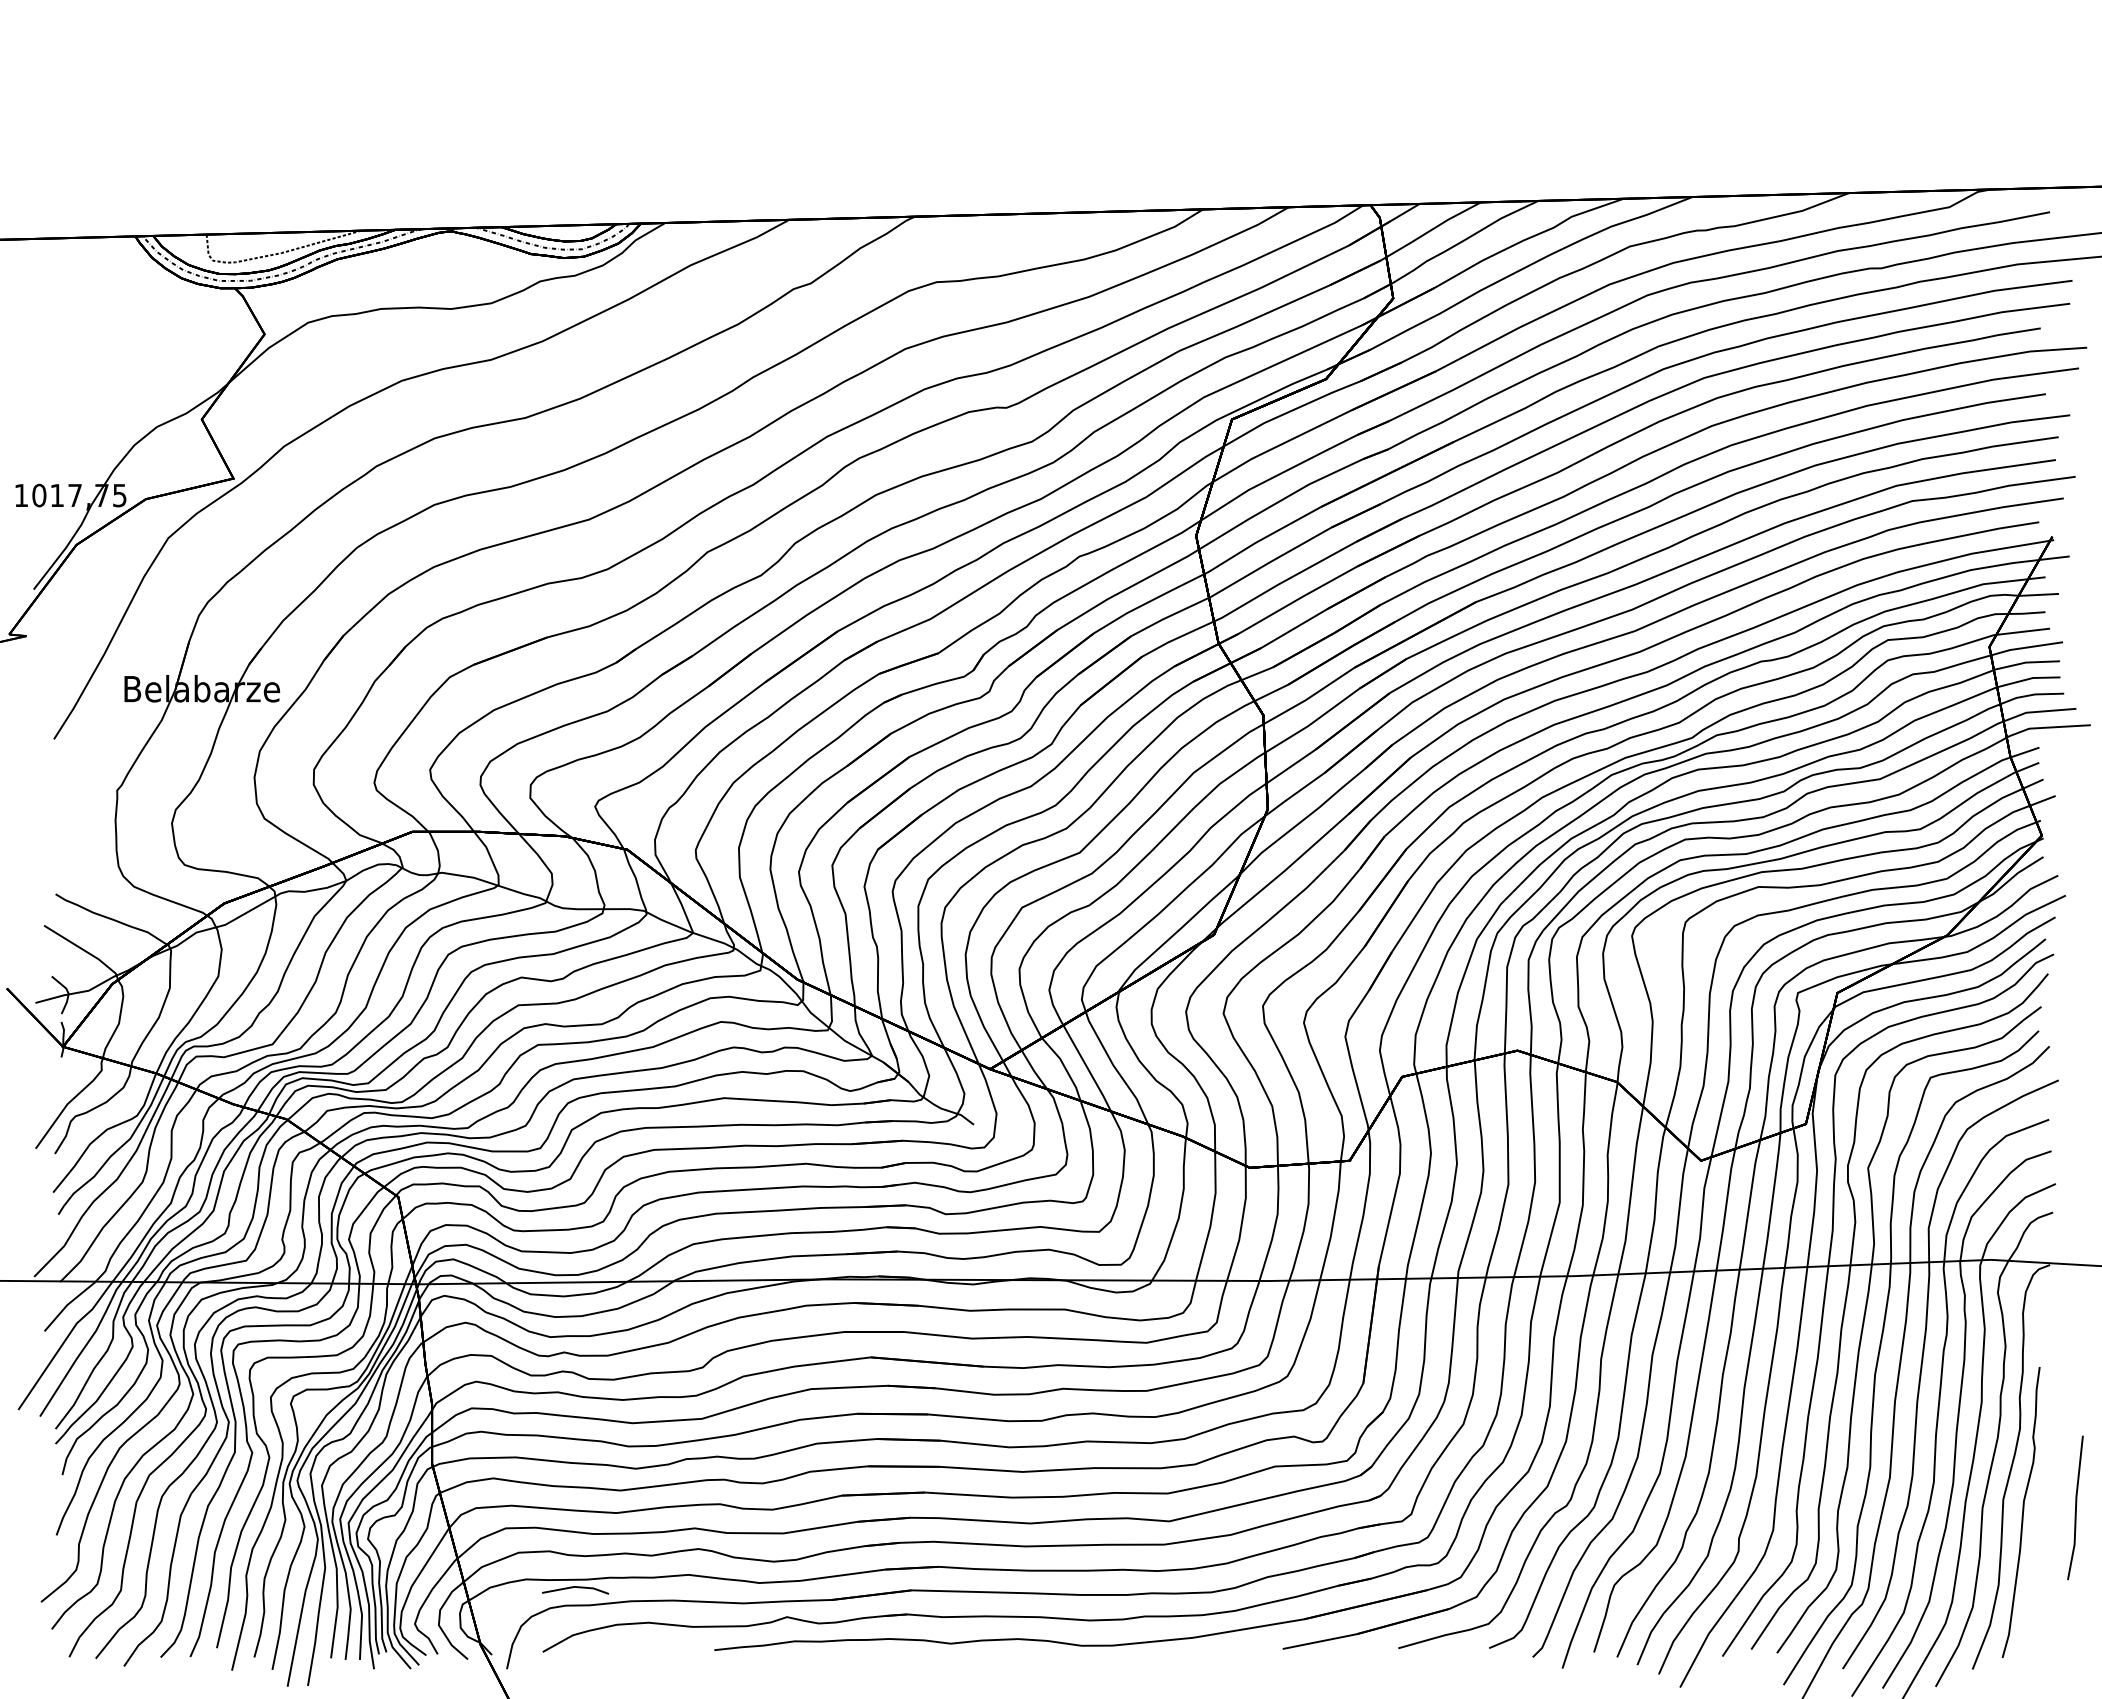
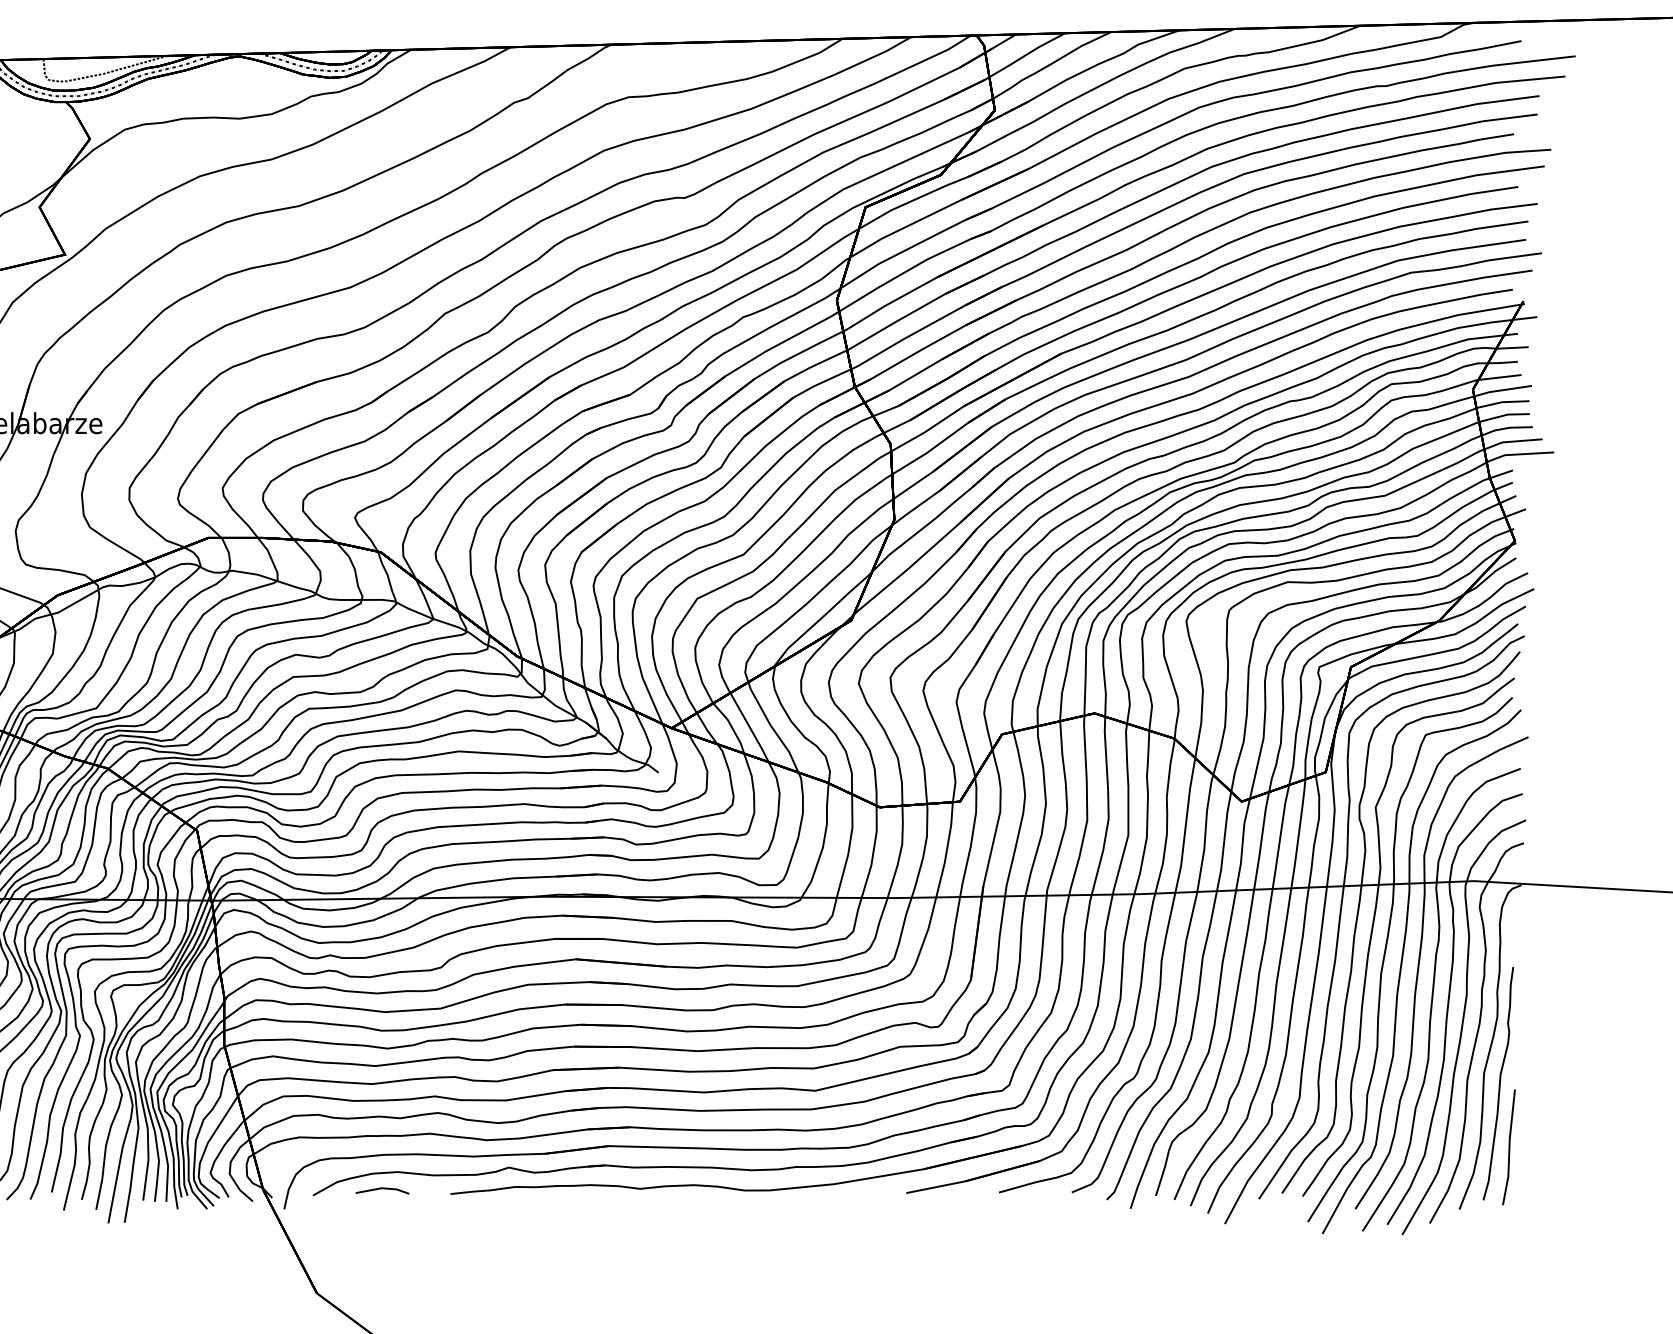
line: (2075, 1507) -> (1509, 1147), moved
line: (575, 1587) -> (382, 1188), moved

